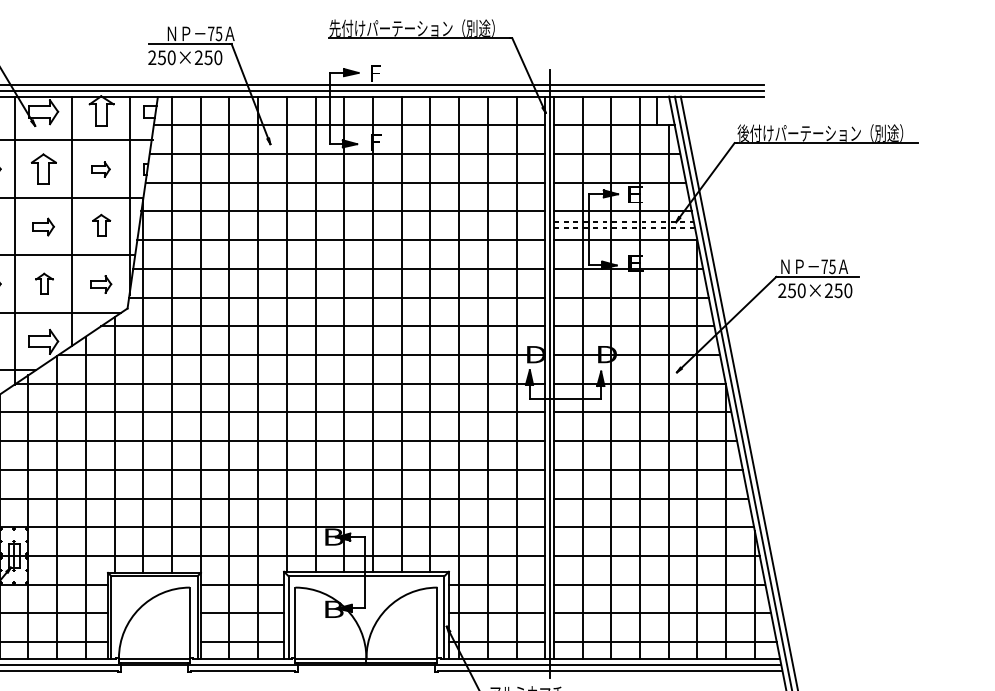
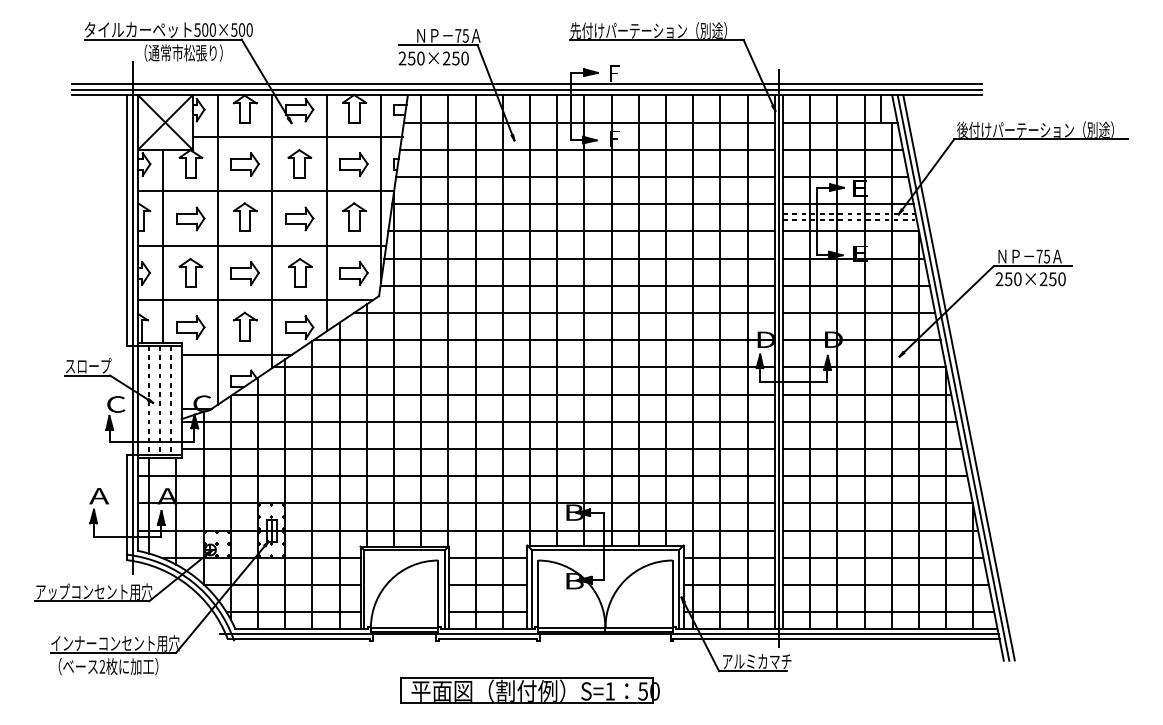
part: (100, 169) -> (353, 164), size x1.67
part: (101, 224) -> (354, 216), size x1.43
part: (43, 226) -> (299, 218), size x1.43
part: (44, 283) -> (300, 272), size x1.43
part: (100, 284) -> (353, 273), size x1.43

